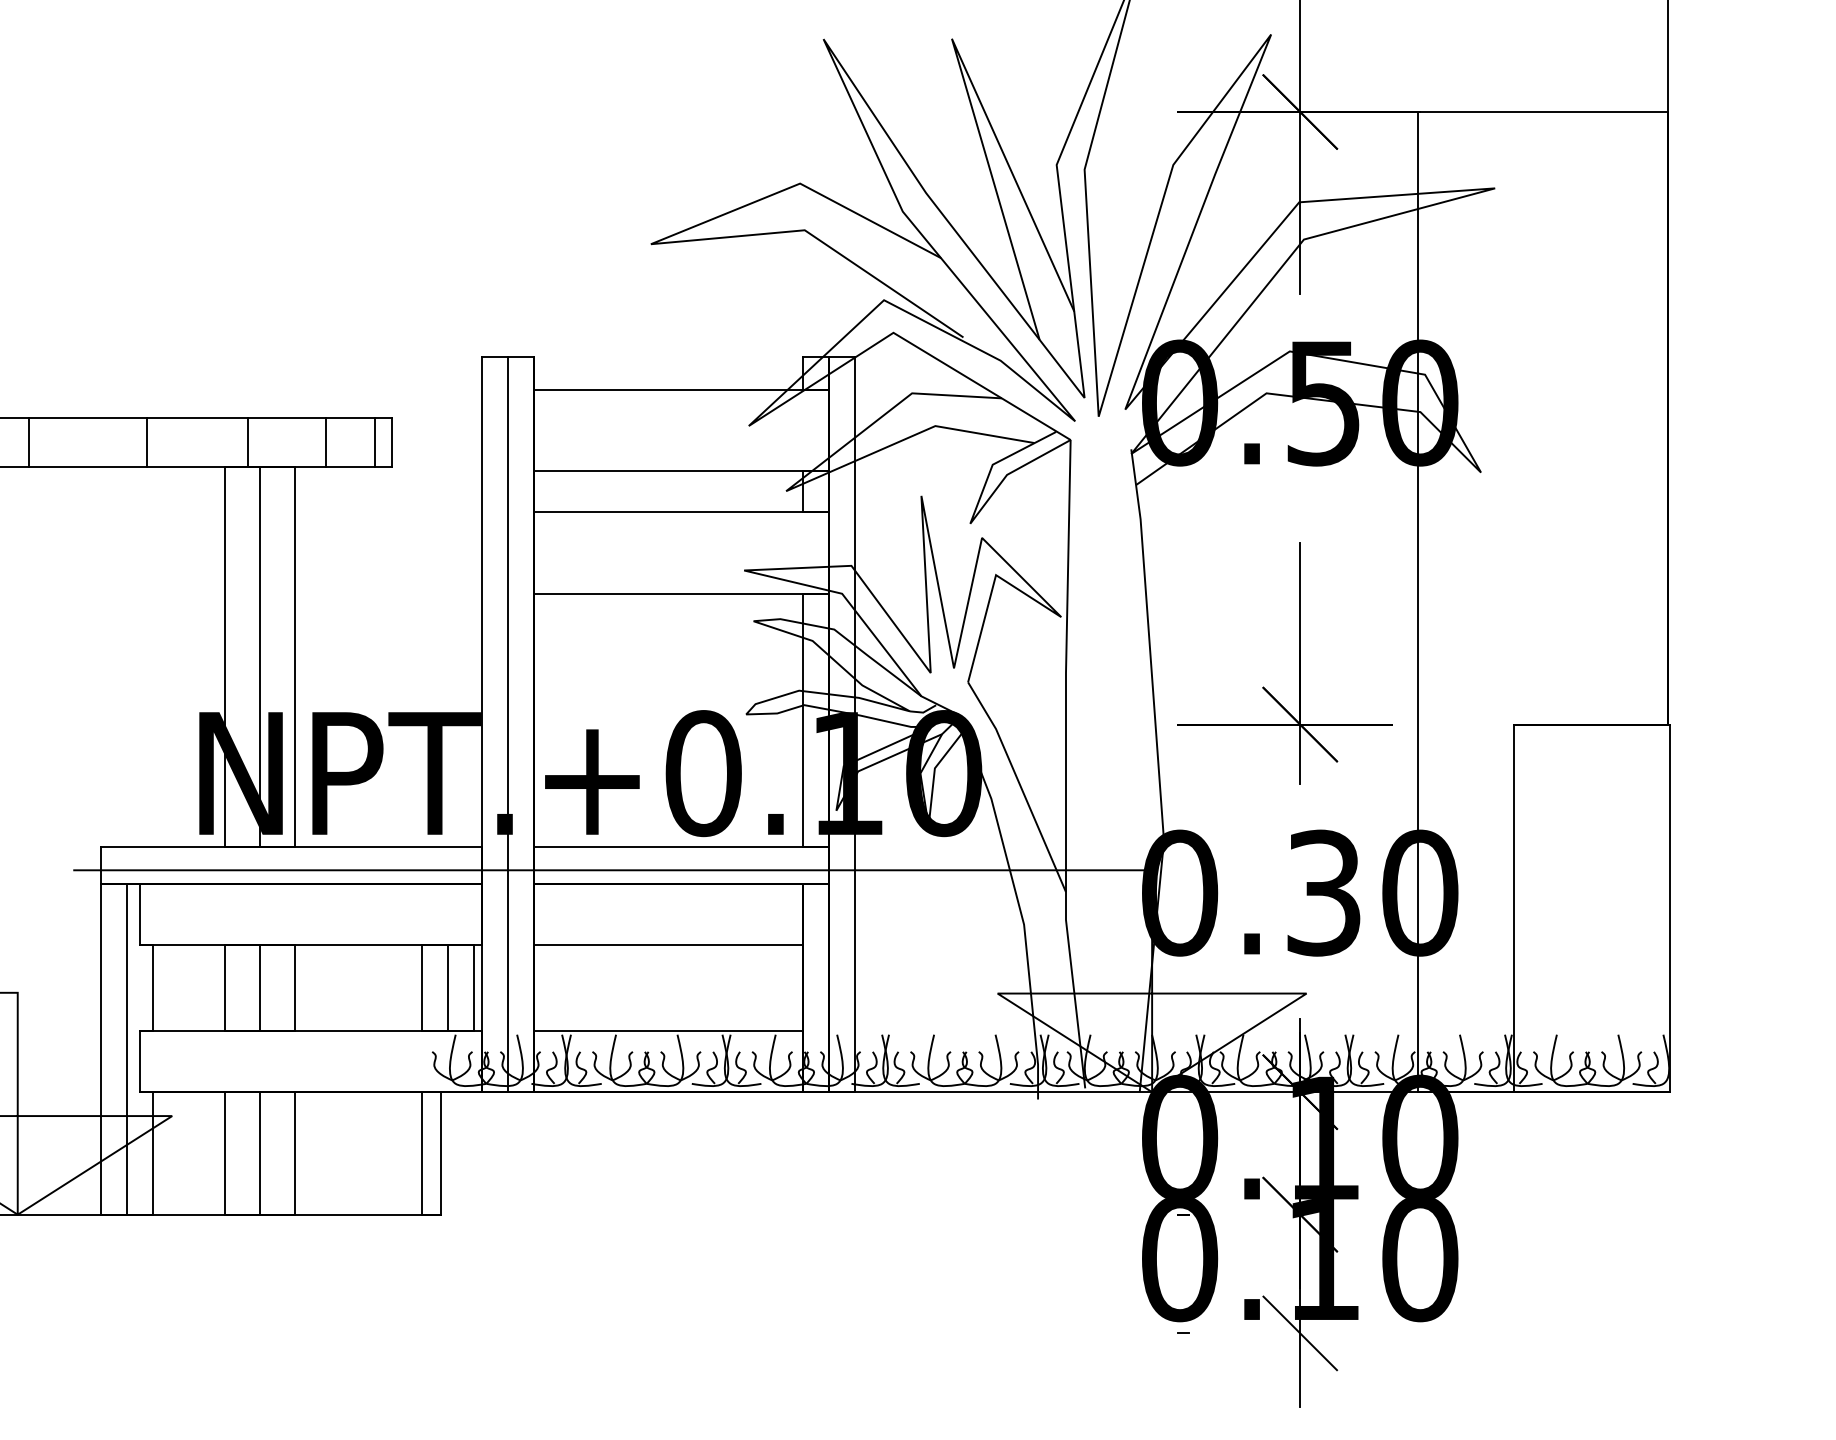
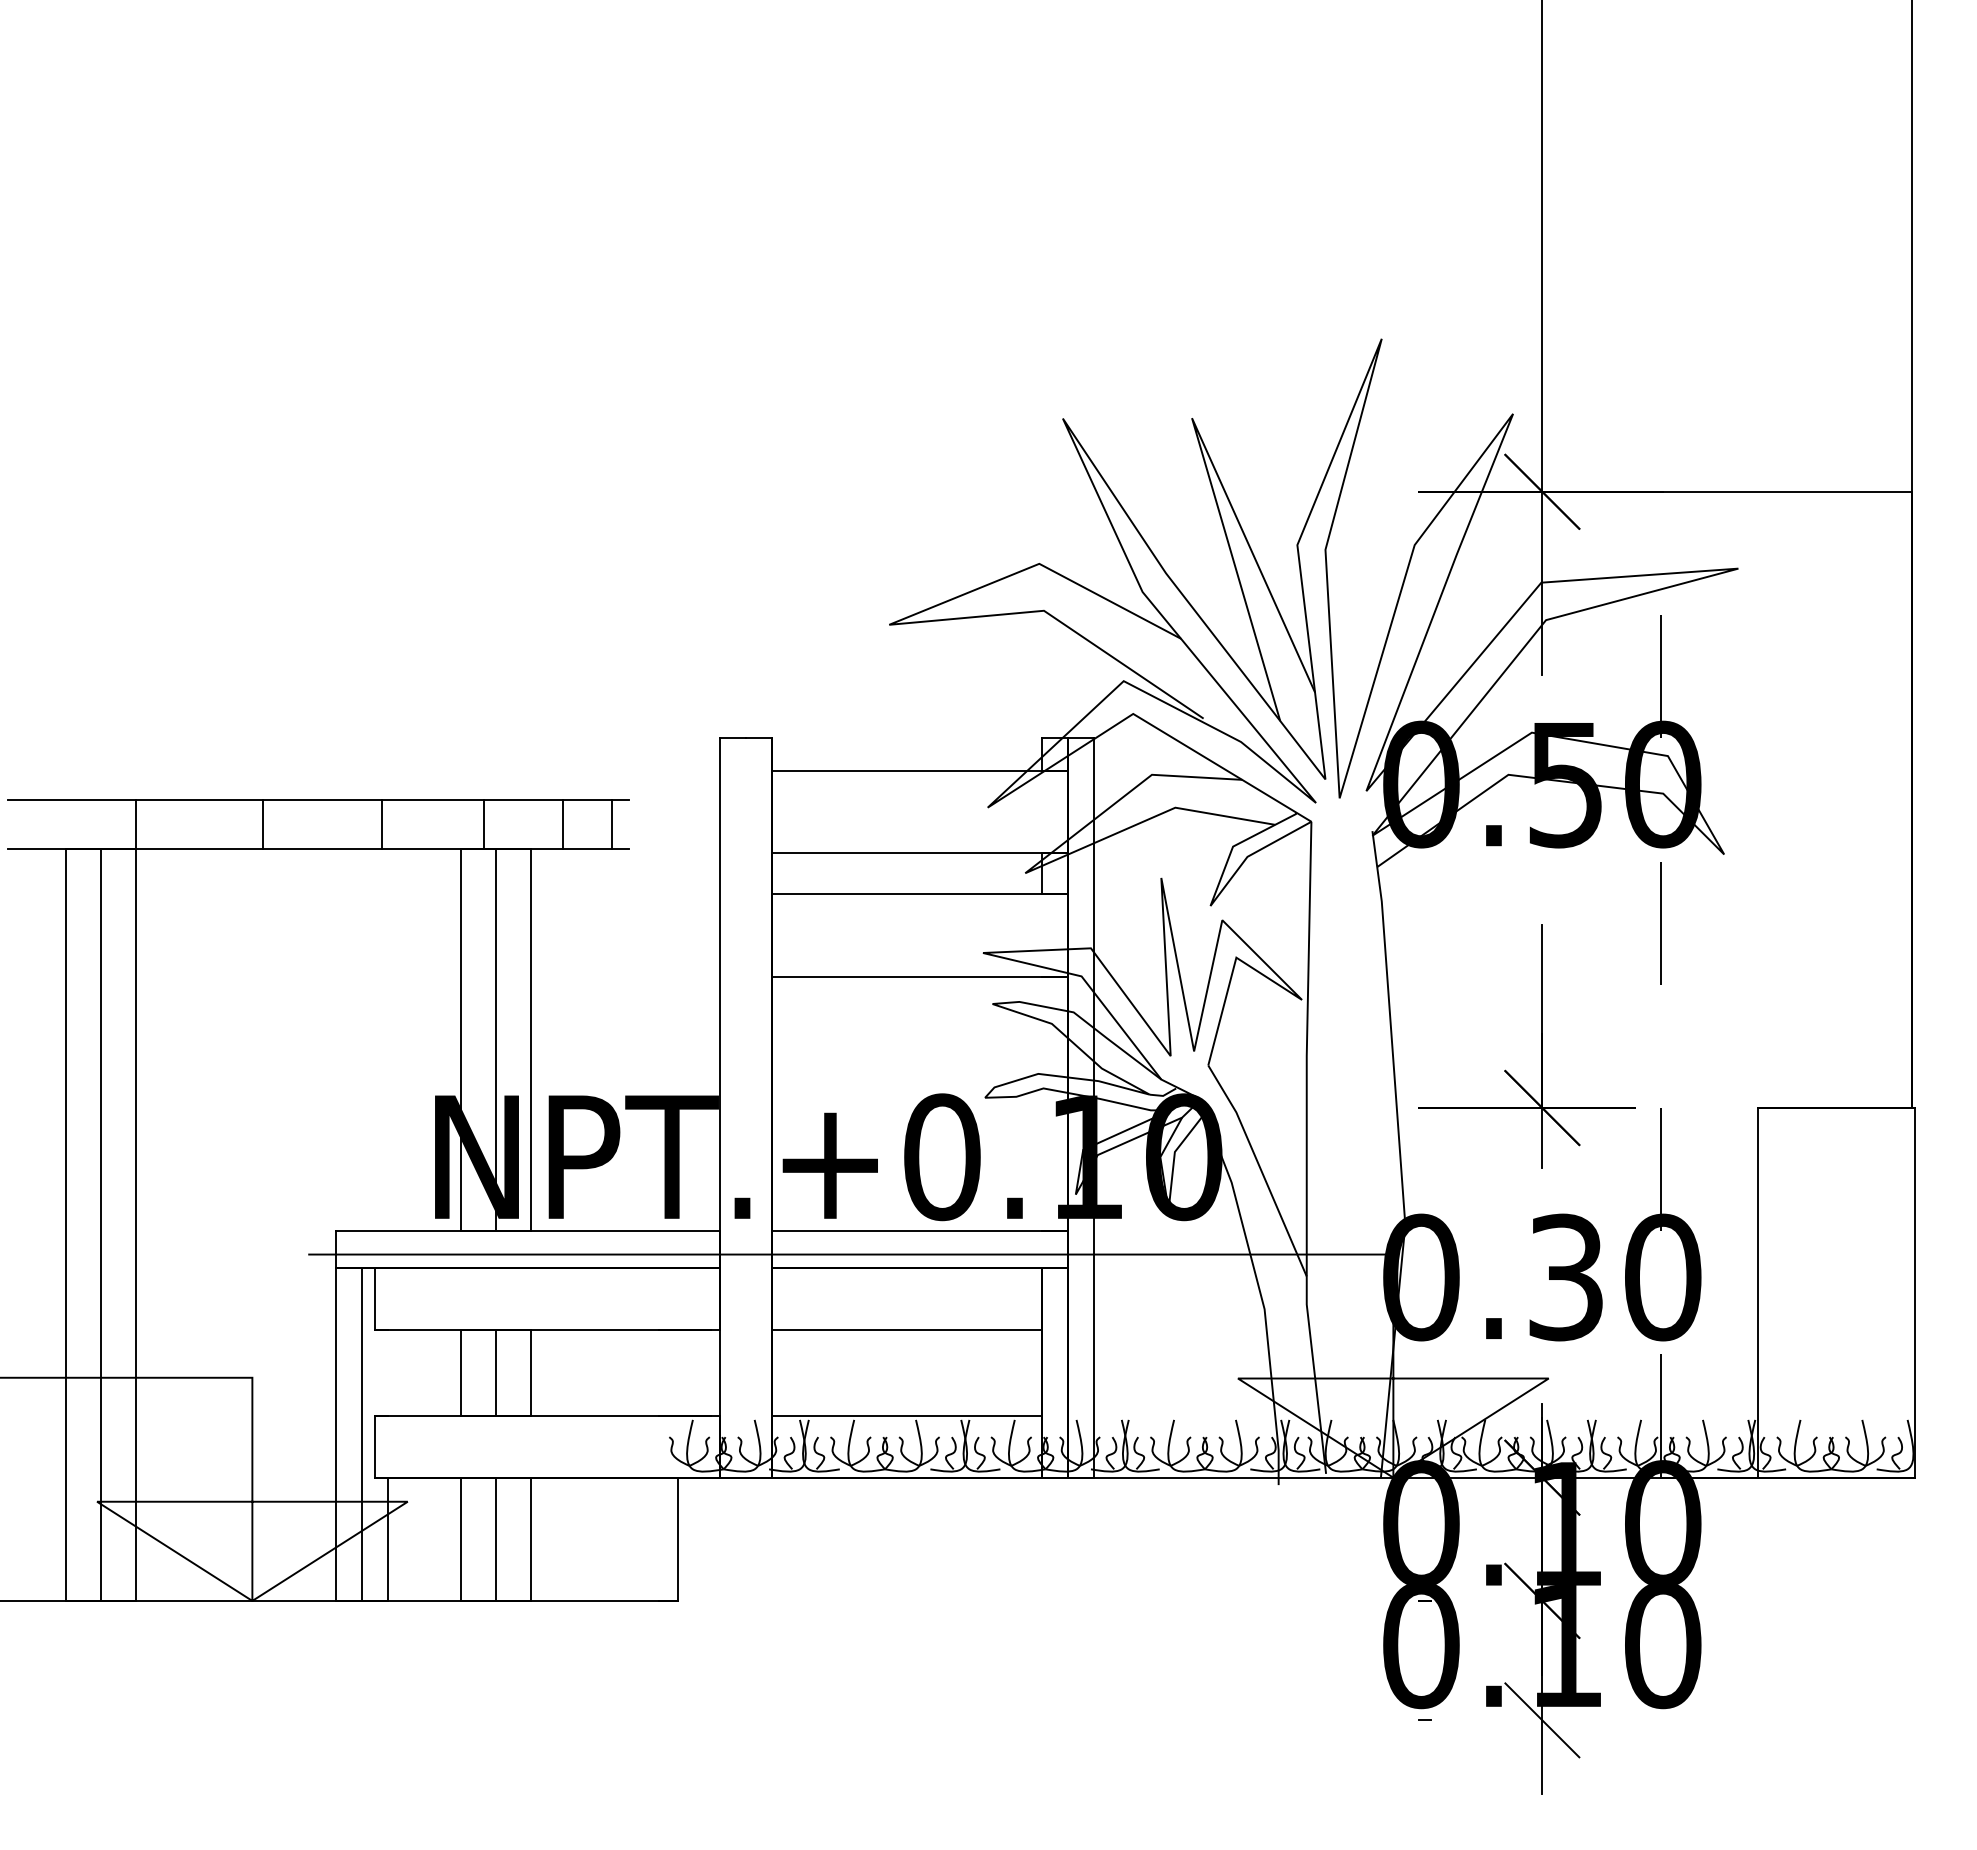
line: (391, 442) -> (628, 824), removed
line: (1417, 601) -> (1660, 984), solid -> dashed
line: (802, 720) -> (1041, 1103), removed
line: (508, 724) -> (745, 1107), removed
line: (153, 987) -> (388, 1372), removed
line: (421, 987) -> (658, 1372), removed
line: (447, 987) -> (684, 1372), removed
line: (473, 987) -> (710, 1372), removed
line: (421, 1152) -> (658, 1538), removed

